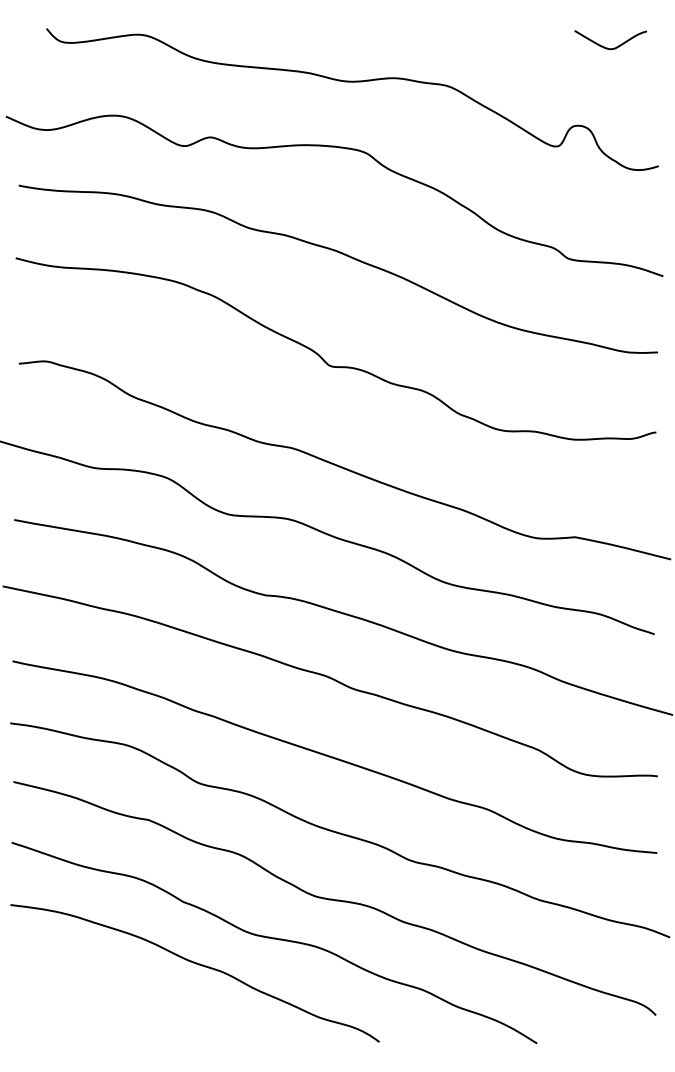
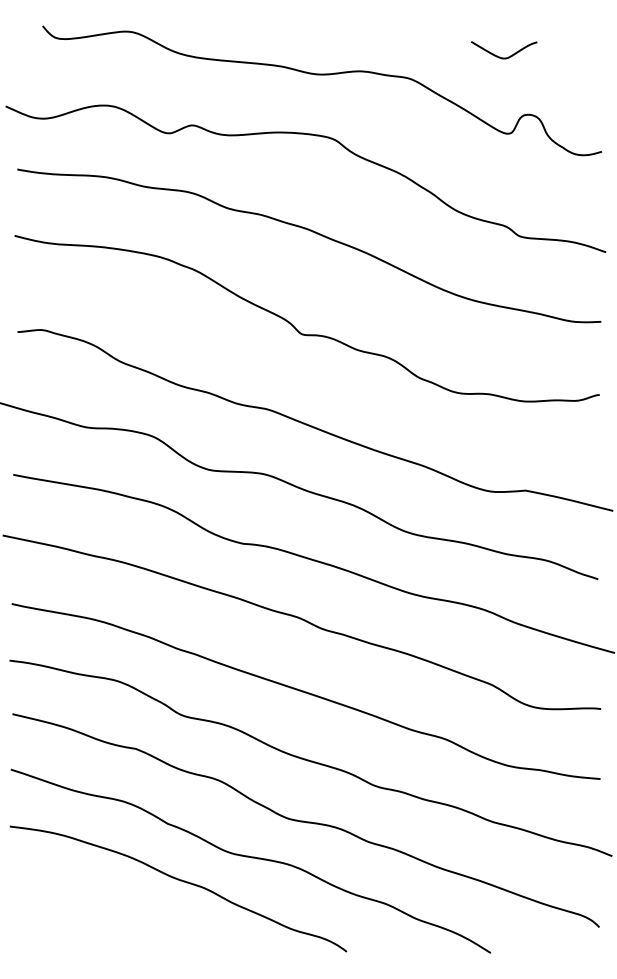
part: (607, 47) -> (501, 57), moved

